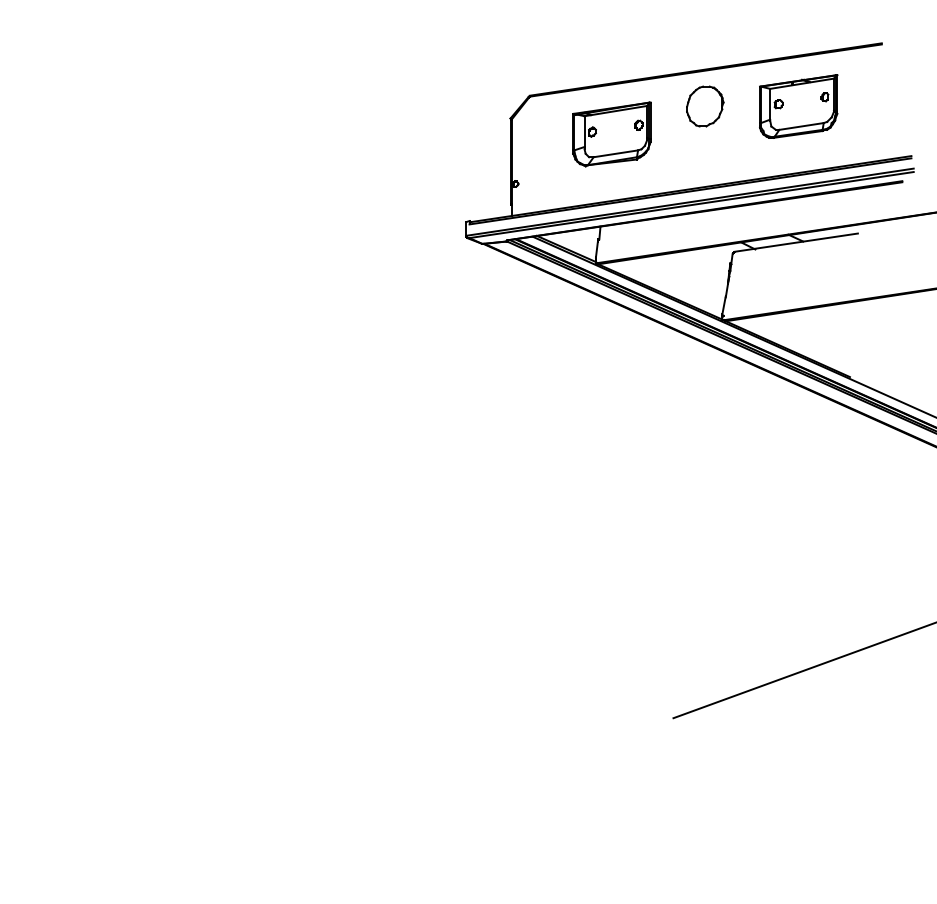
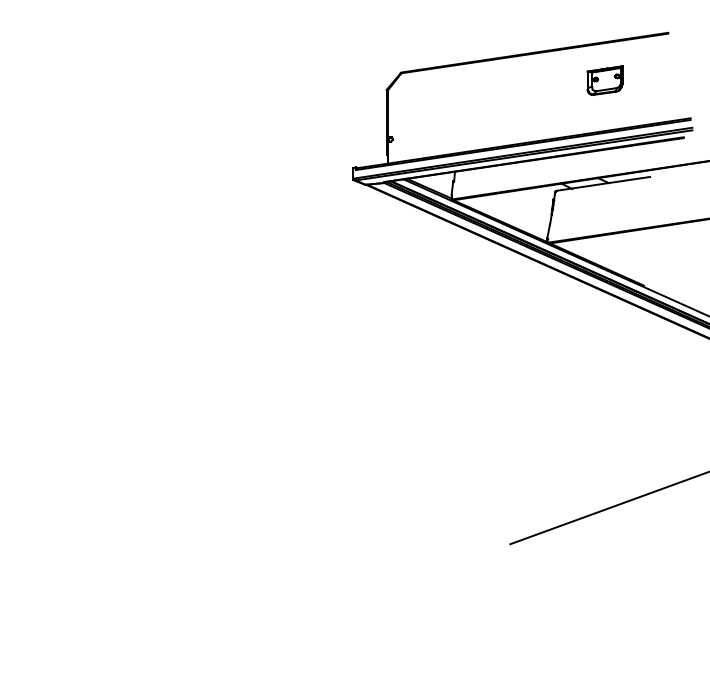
part: (705, 106) -> (534, 80), removed
part: (797, 106) -> (604, 80), size x0.6
part: (611, 133) -> (463, 101), removed

